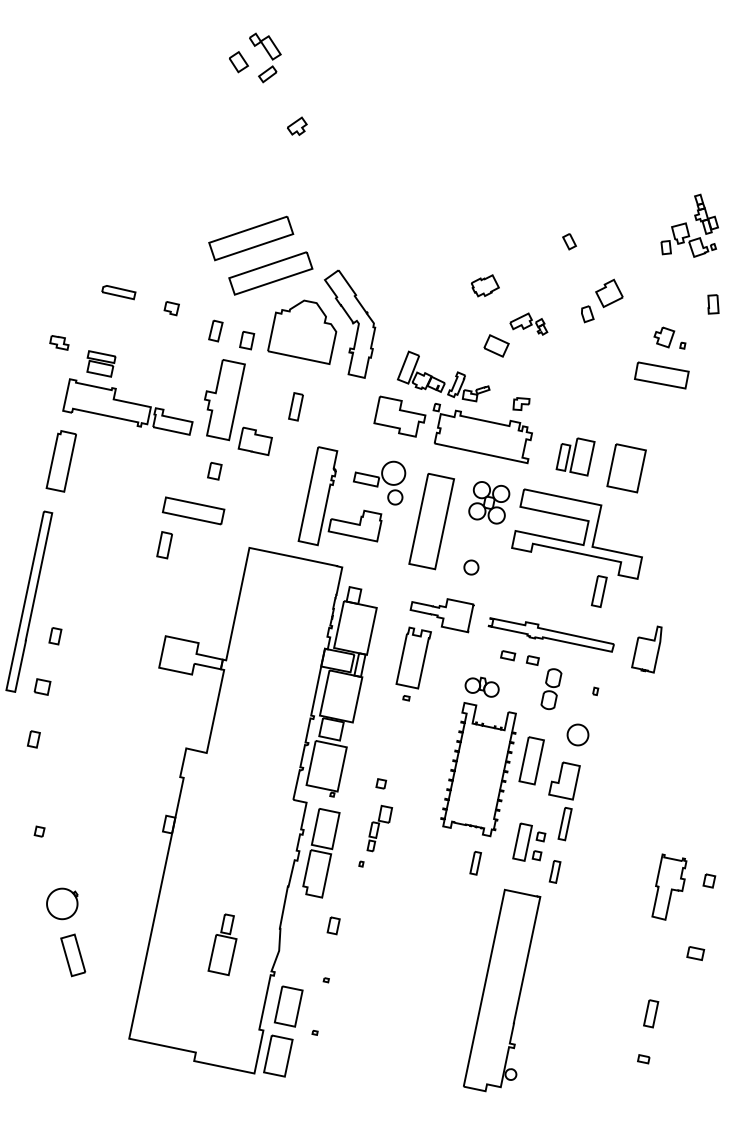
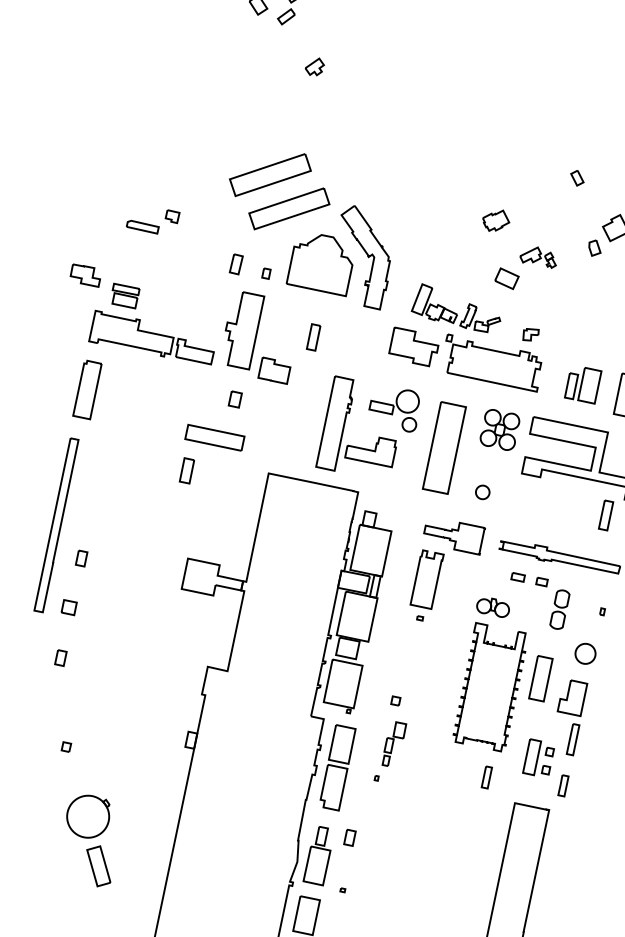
part: (171, 308) -> (172, 216), moved
part: (246, 340) -> (265, 273), size x0.62
part: (59, 342) -> (85, 275), size x1.67
part: (62, 903) -> (88, 816), size x1.43
part: (222, 944) -> (316, 855), moved

